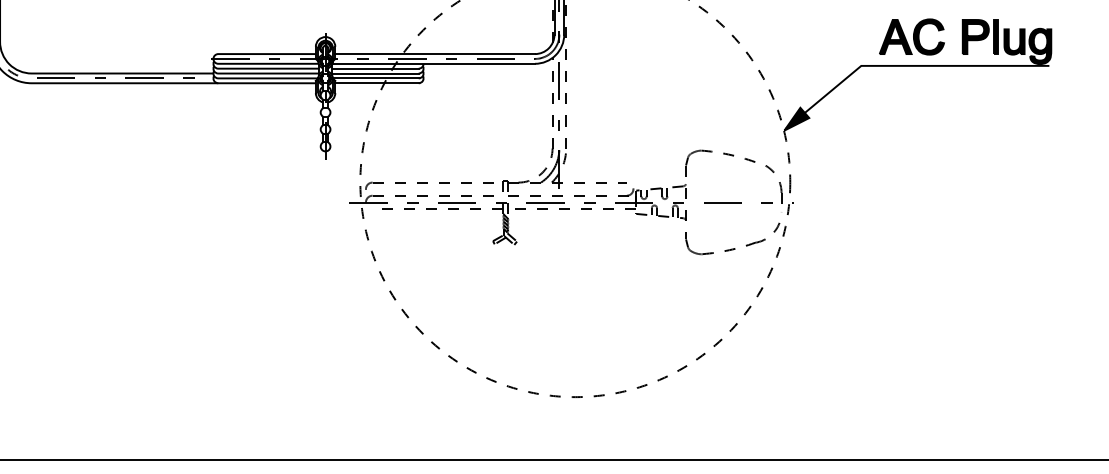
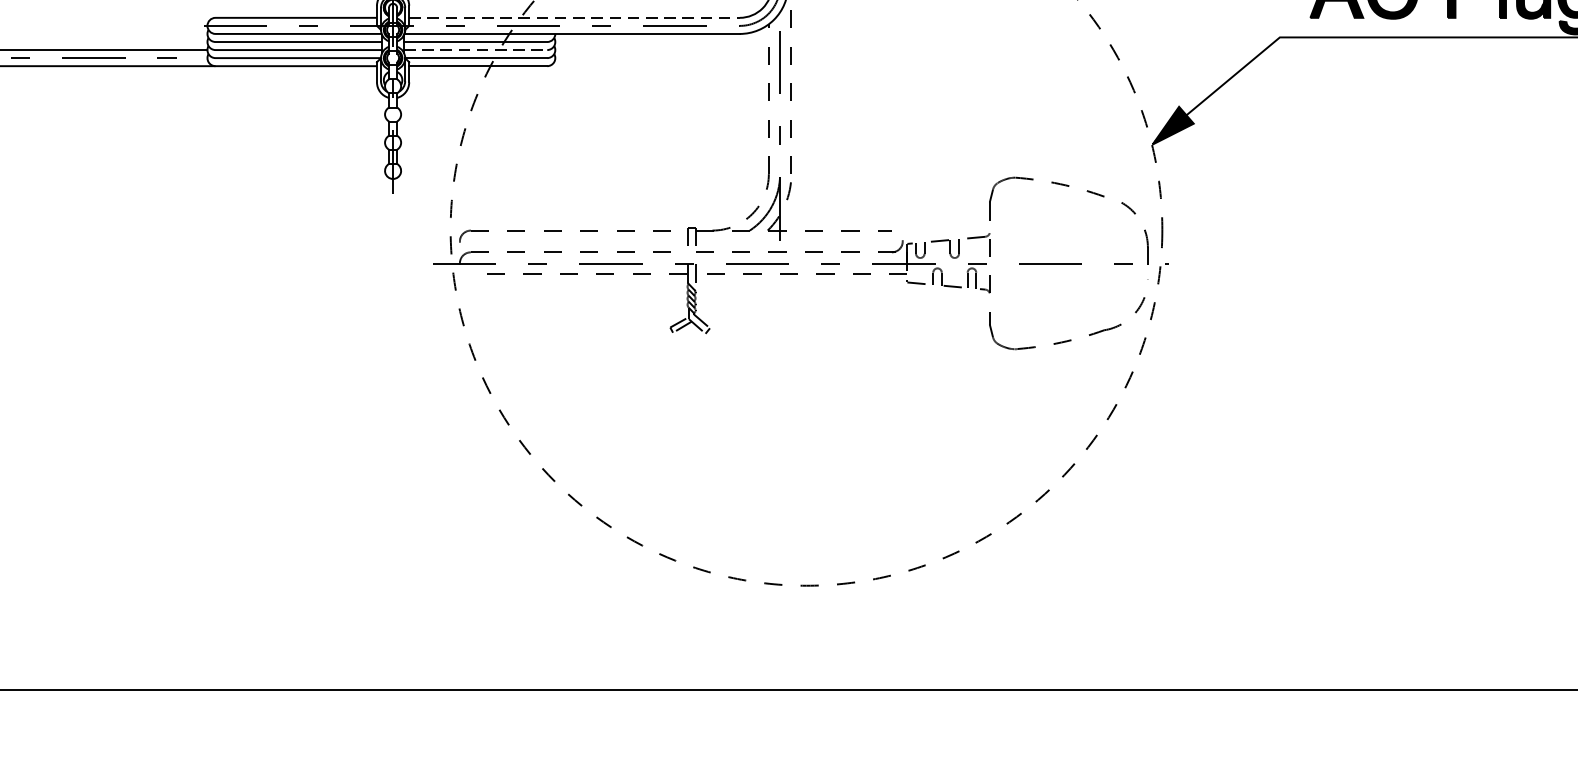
line: (435, 54) -> (575, 18), solid -> dashed
line: (375, 73) -> (475, 49), solid -> dashed

